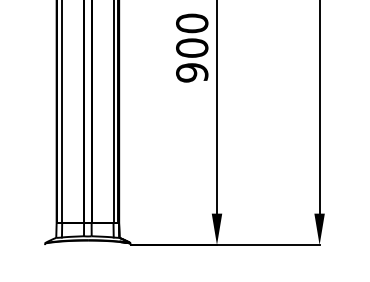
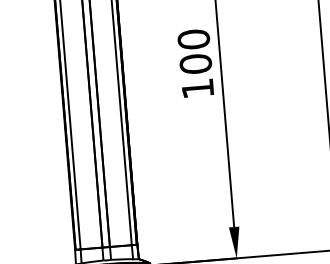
text: (192, 72) -> (198, 88), 900 -> 100

